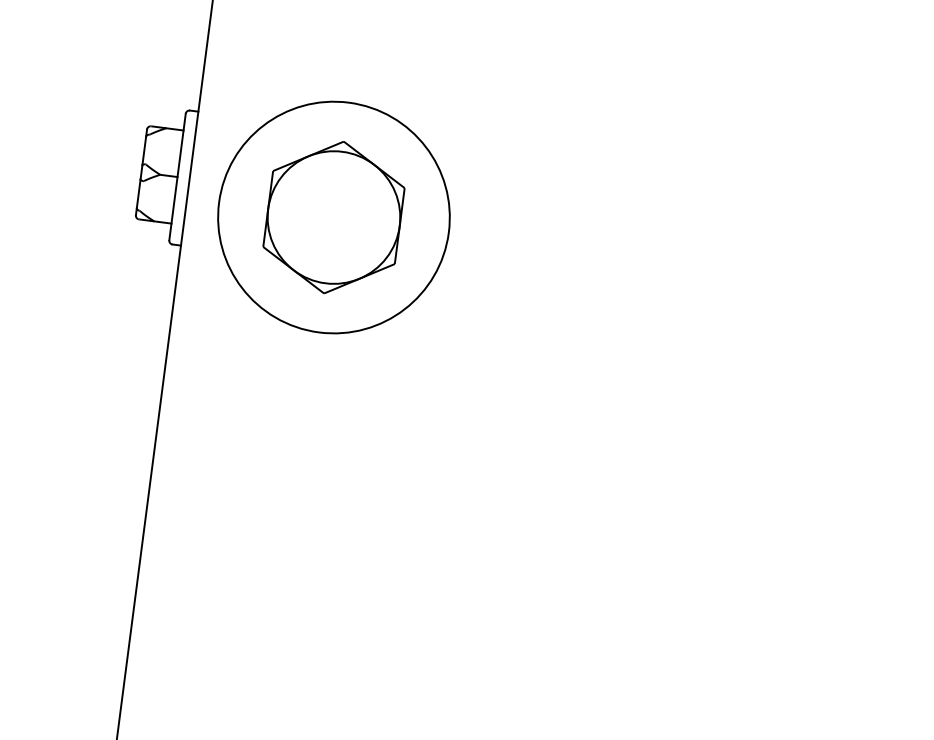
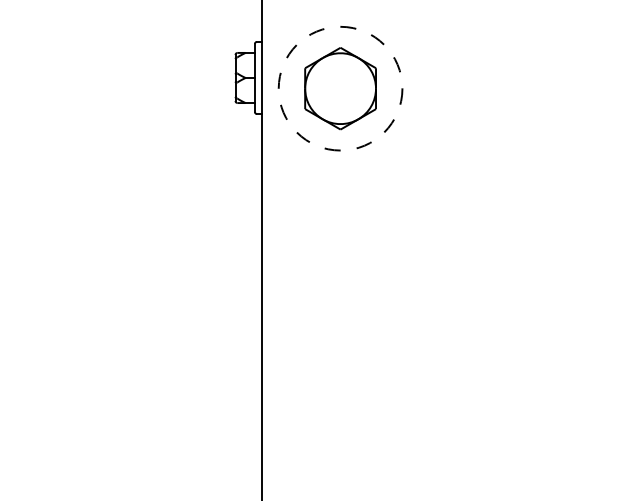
circle: (333, 217) -> (340, 88), solid -> dashed

